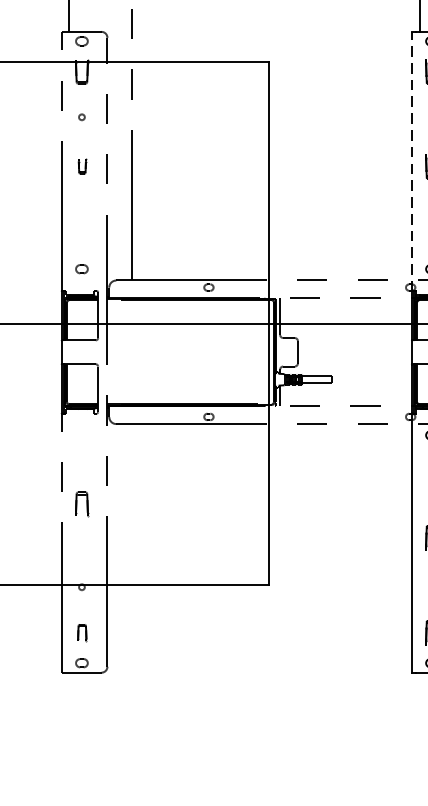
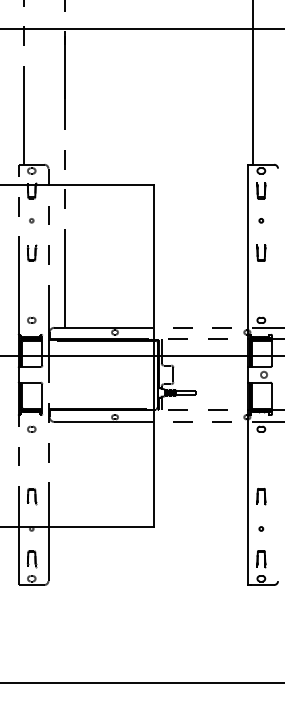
line: (412, 161) -> (248, 249), dashed -> solid
part: (83, 165) -> (32, 252), size x1.67
part: (81, 434) -> (31, 428), added
part: (83, 504) -> (32, 496), moved
part: (83, 633) -> (32, 559), size x1.43

